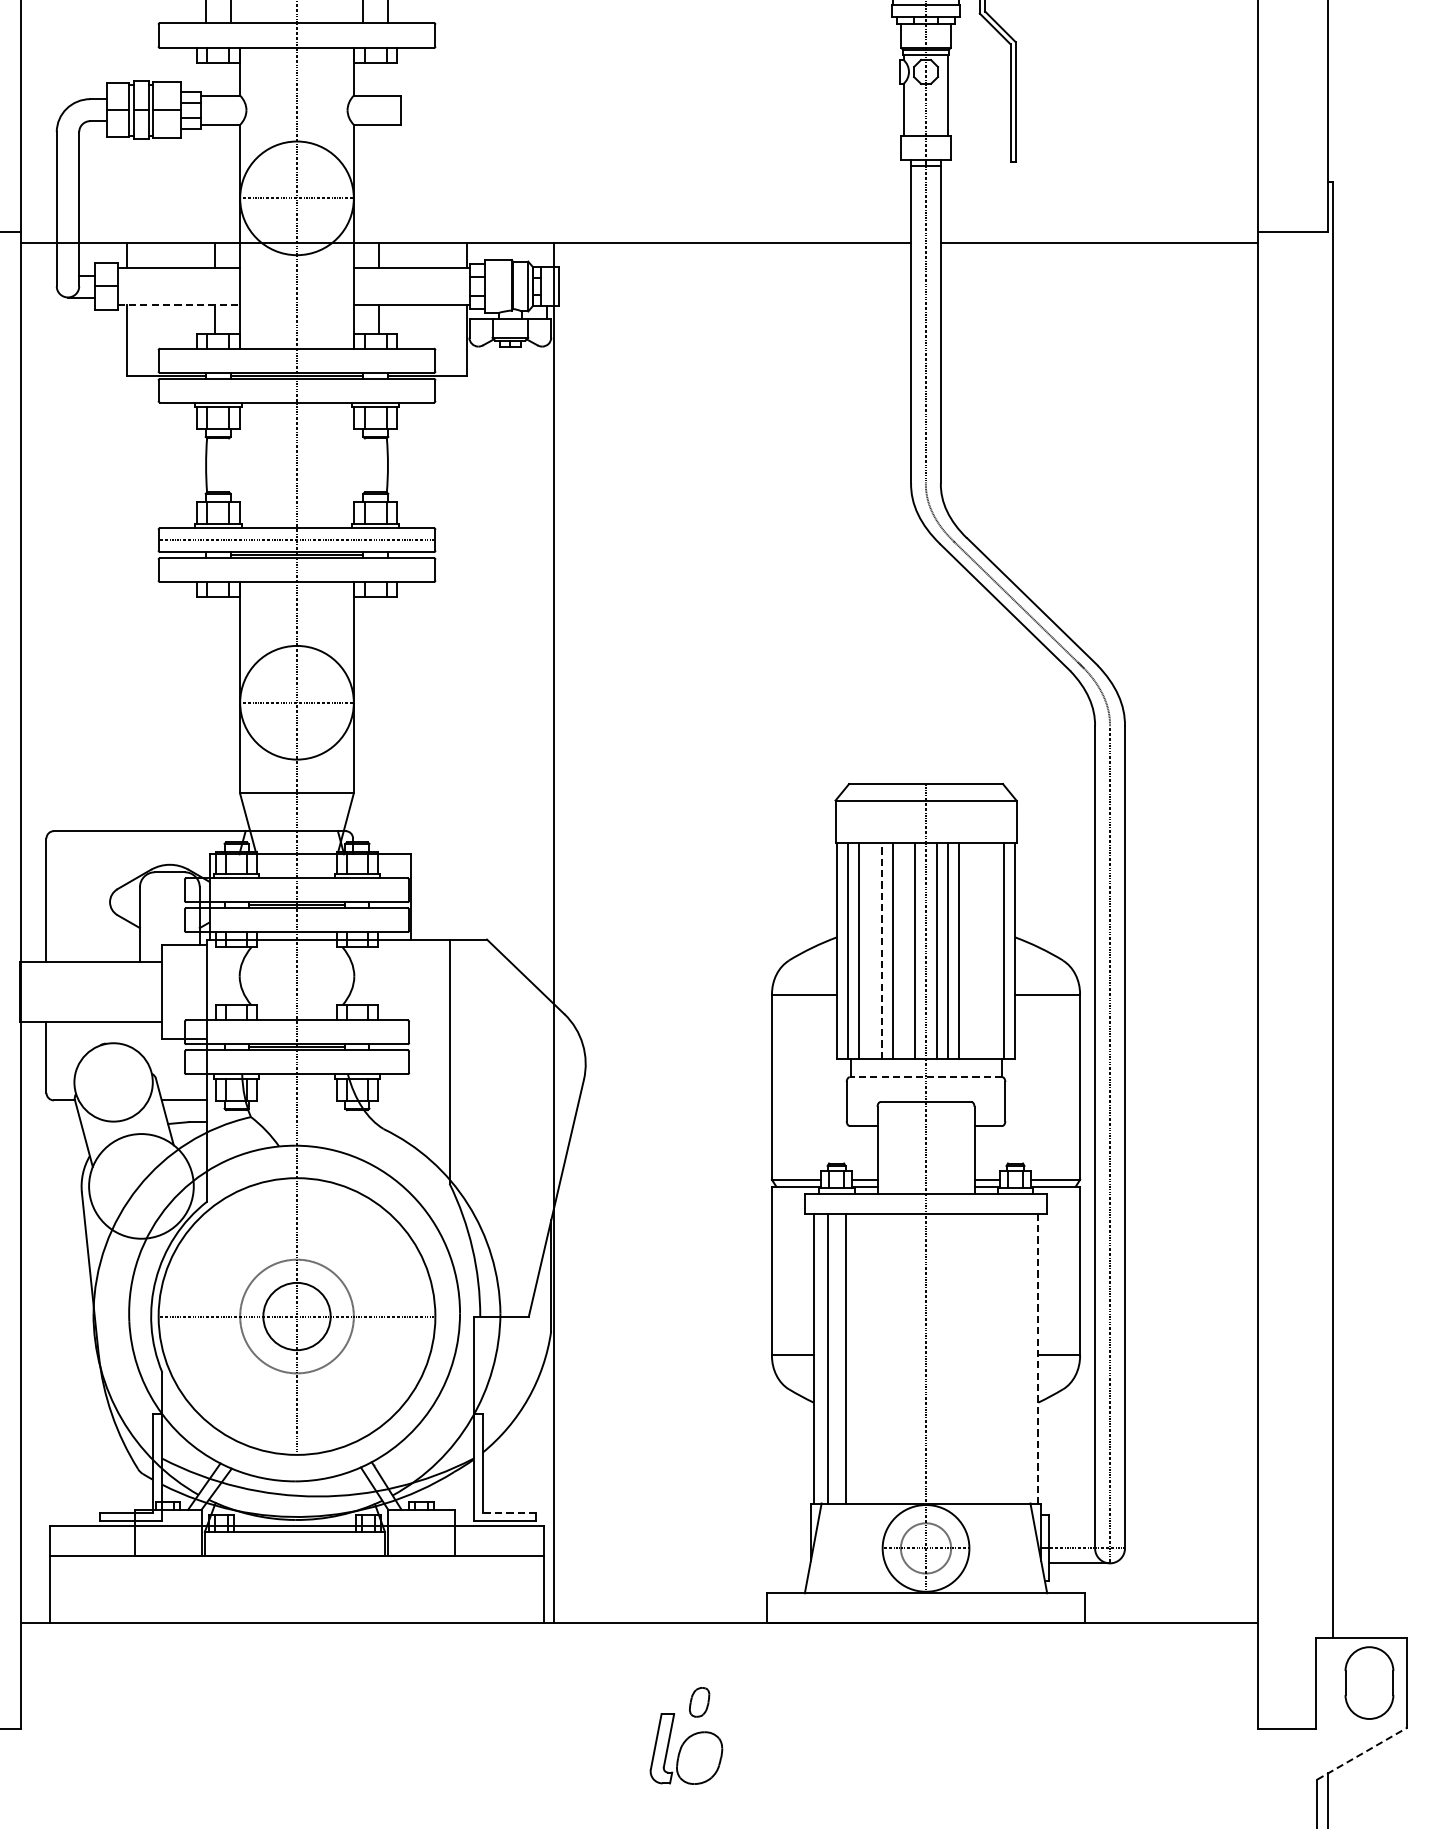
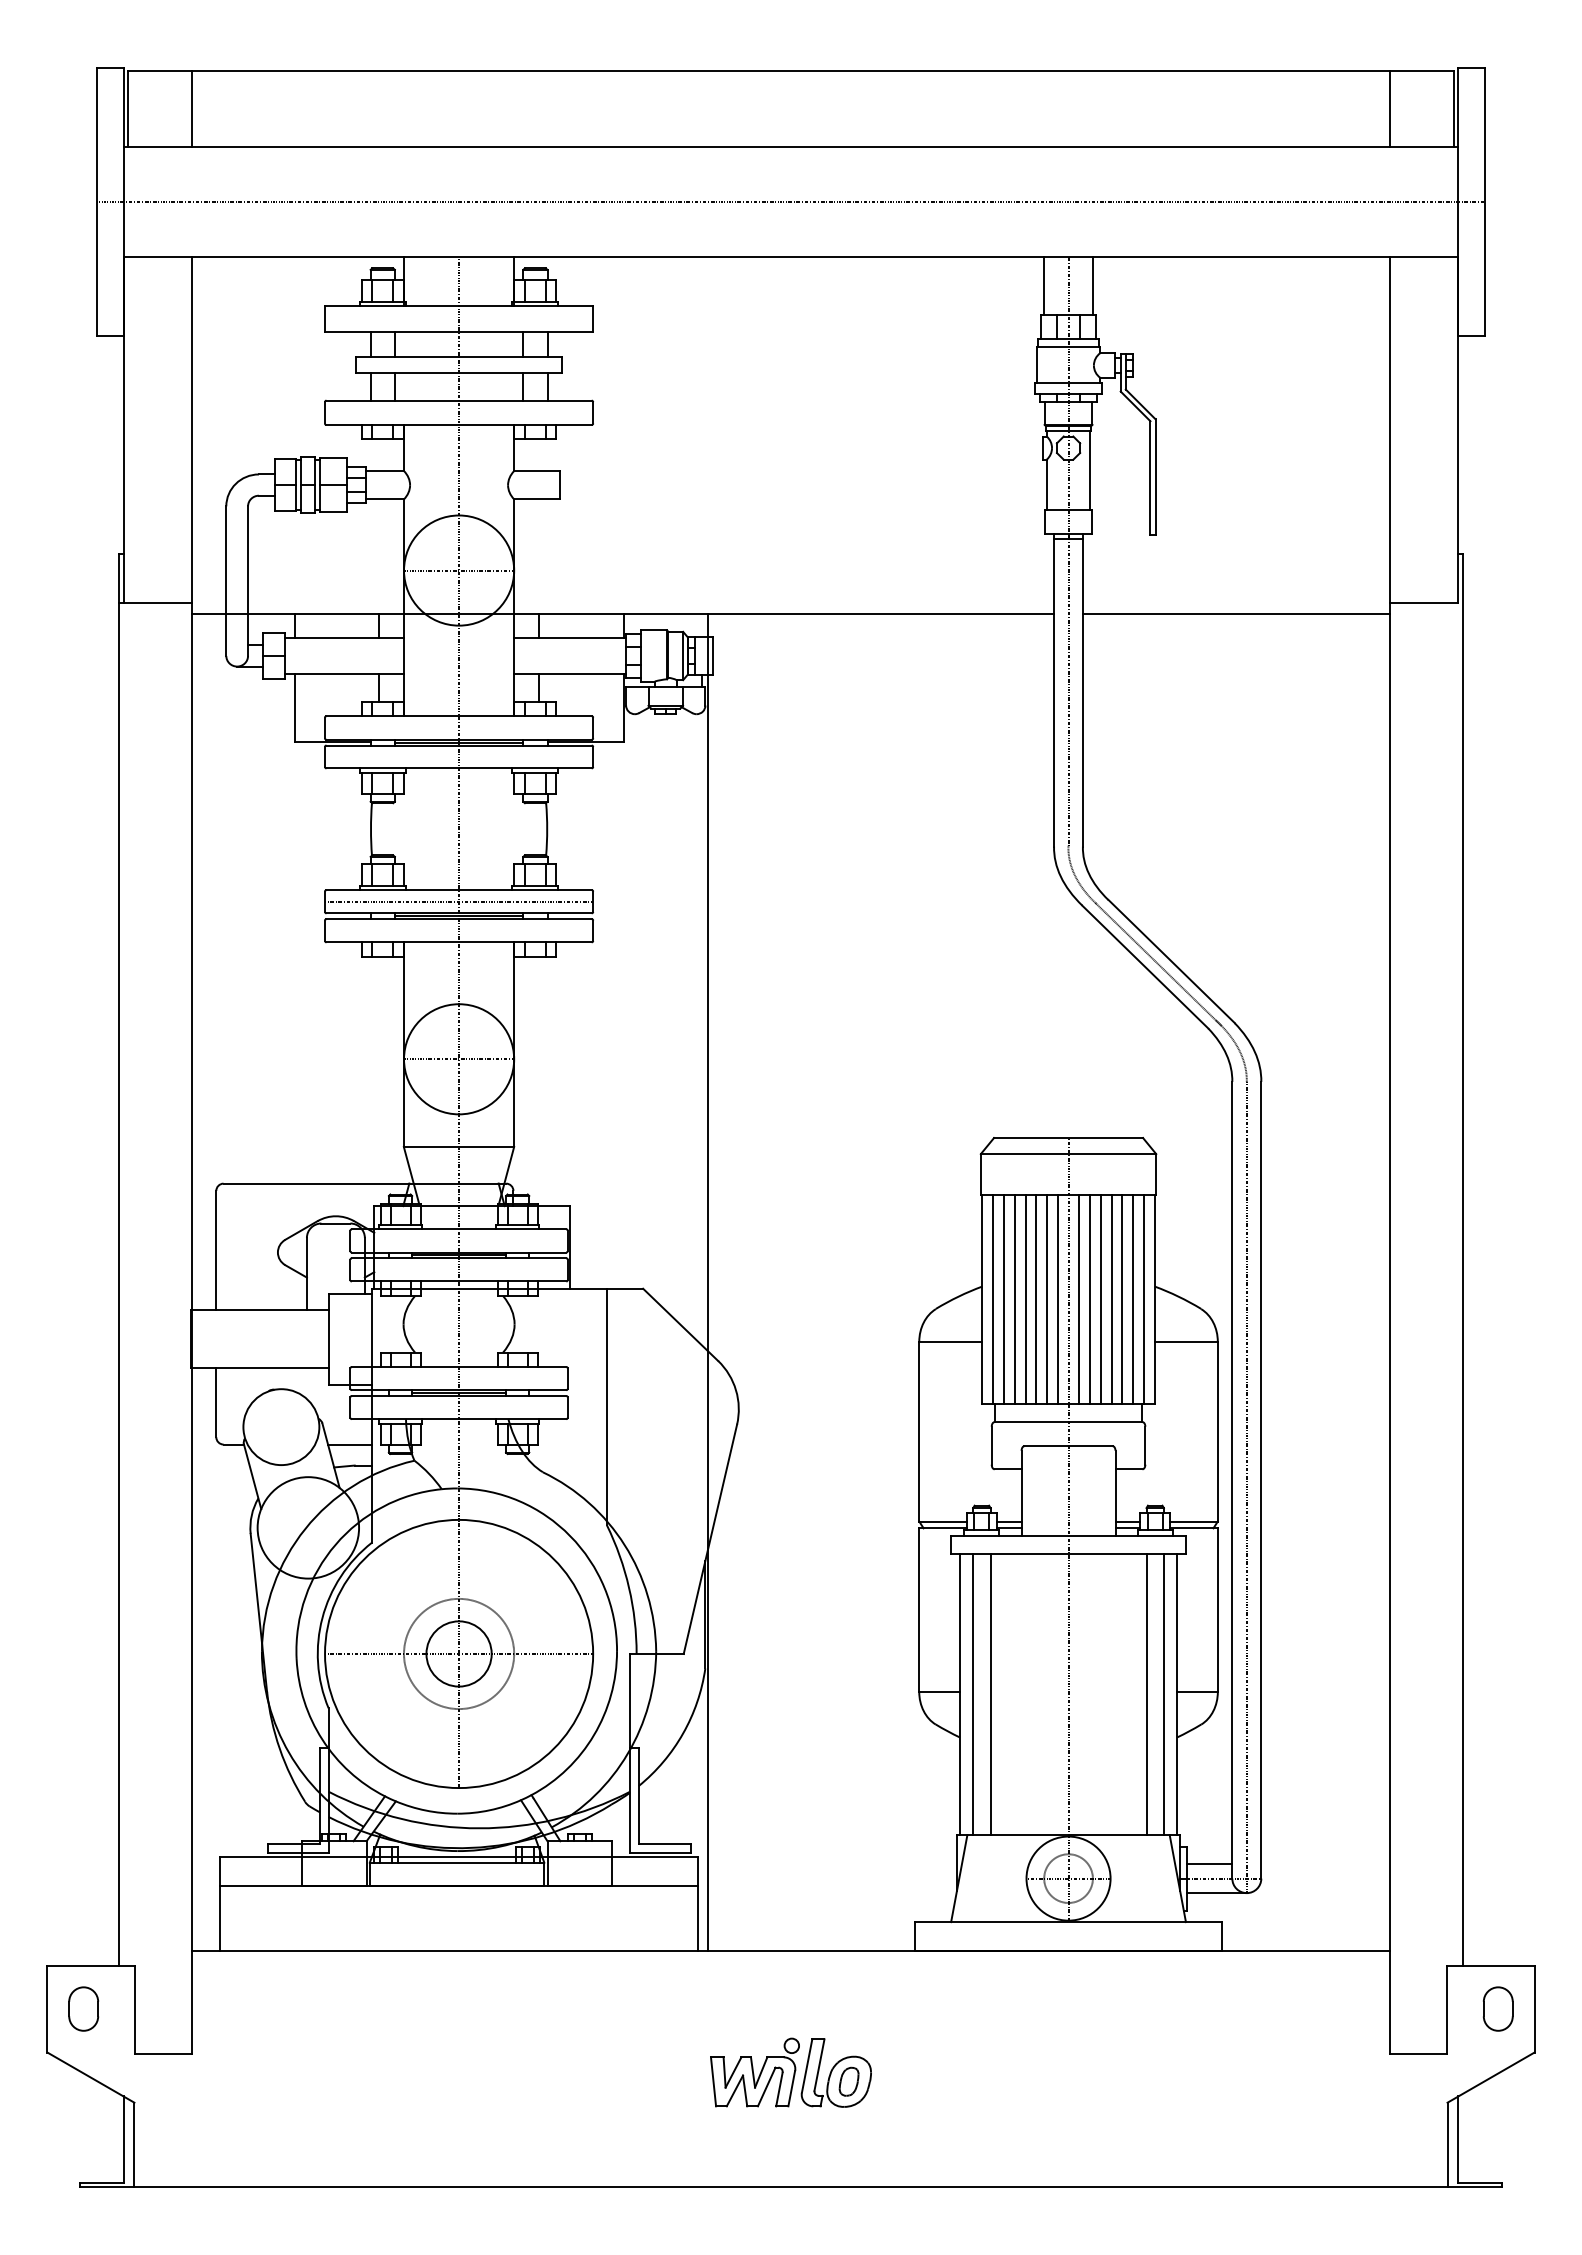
line: (179, 304) -> (345, 673), dashed -> solid
line: (870, 950) -> (1014, 1299), added
line: (881, 950) -> (1025, 1299), dashed -> solid
line: (903, 950) -> (1046, 1299), added
line: (970, 950) -> (1111, 1299), added
line: (981, 950) -> (1122, 1299), added
line: (993, 950) -> (1133, 1299), added
line: (925, 1077) -> (1068, 1422), dashed -> solid
line: (1006, 1358) -> (1146, 1694), added
line: (1024, 1358) -> (1163, 1694), added
line: (1038, 1359) -> (1177, 1695), dashed -> solid
line: (509, 1512) -> (664, 1843), dashed -> solid
line: (1071, 1533) -> (1209, 1864), added
part: (1369, 1682) -> (1498, 2008), size x0.62
part: (698, 1702) -> (848, 2081), moved
part: (601, 1748) -> (754, 2072), added
line: (1362, 1753) -> (1491, 2077), dashed -> solid

